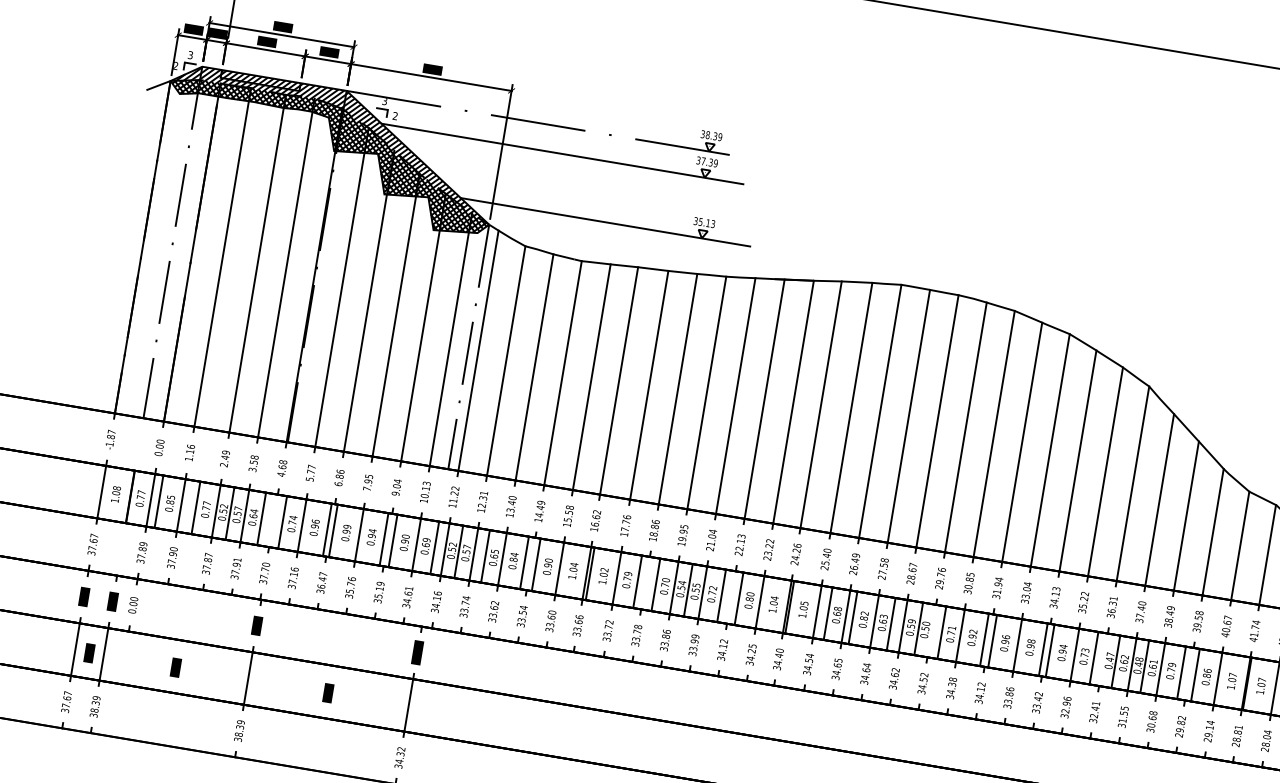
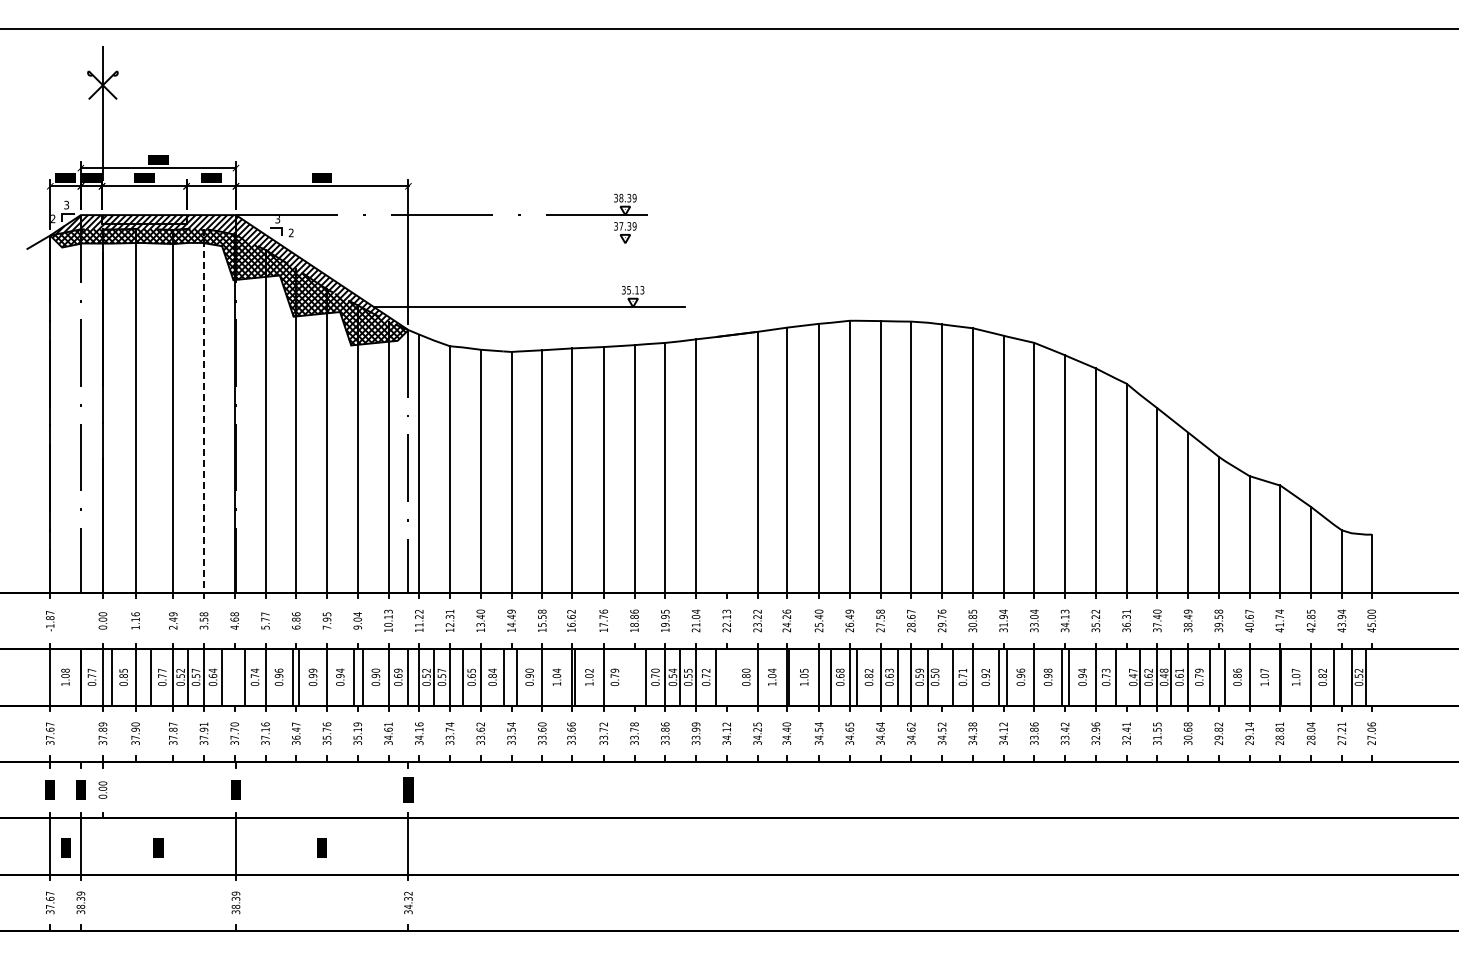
line: (562, 154) -> (472, 243), removed
line: (286, 267) -> (204, 410), solid -> dashed
line: (764, 398) -> (726, 463), removed
line: (638, 582) -> (626, 677), removed
line: (738, 598) -> (734, 677), removed

